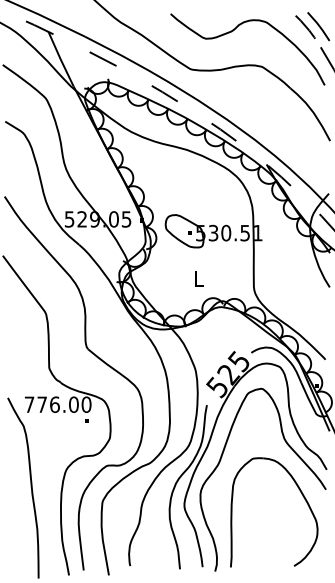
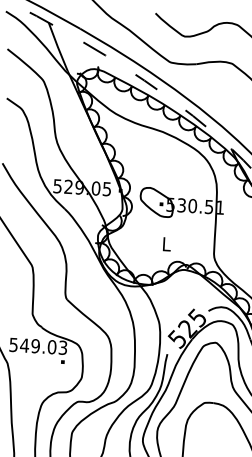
text: (57, 404) -> (37, 346), 776.00 -> 549.03

